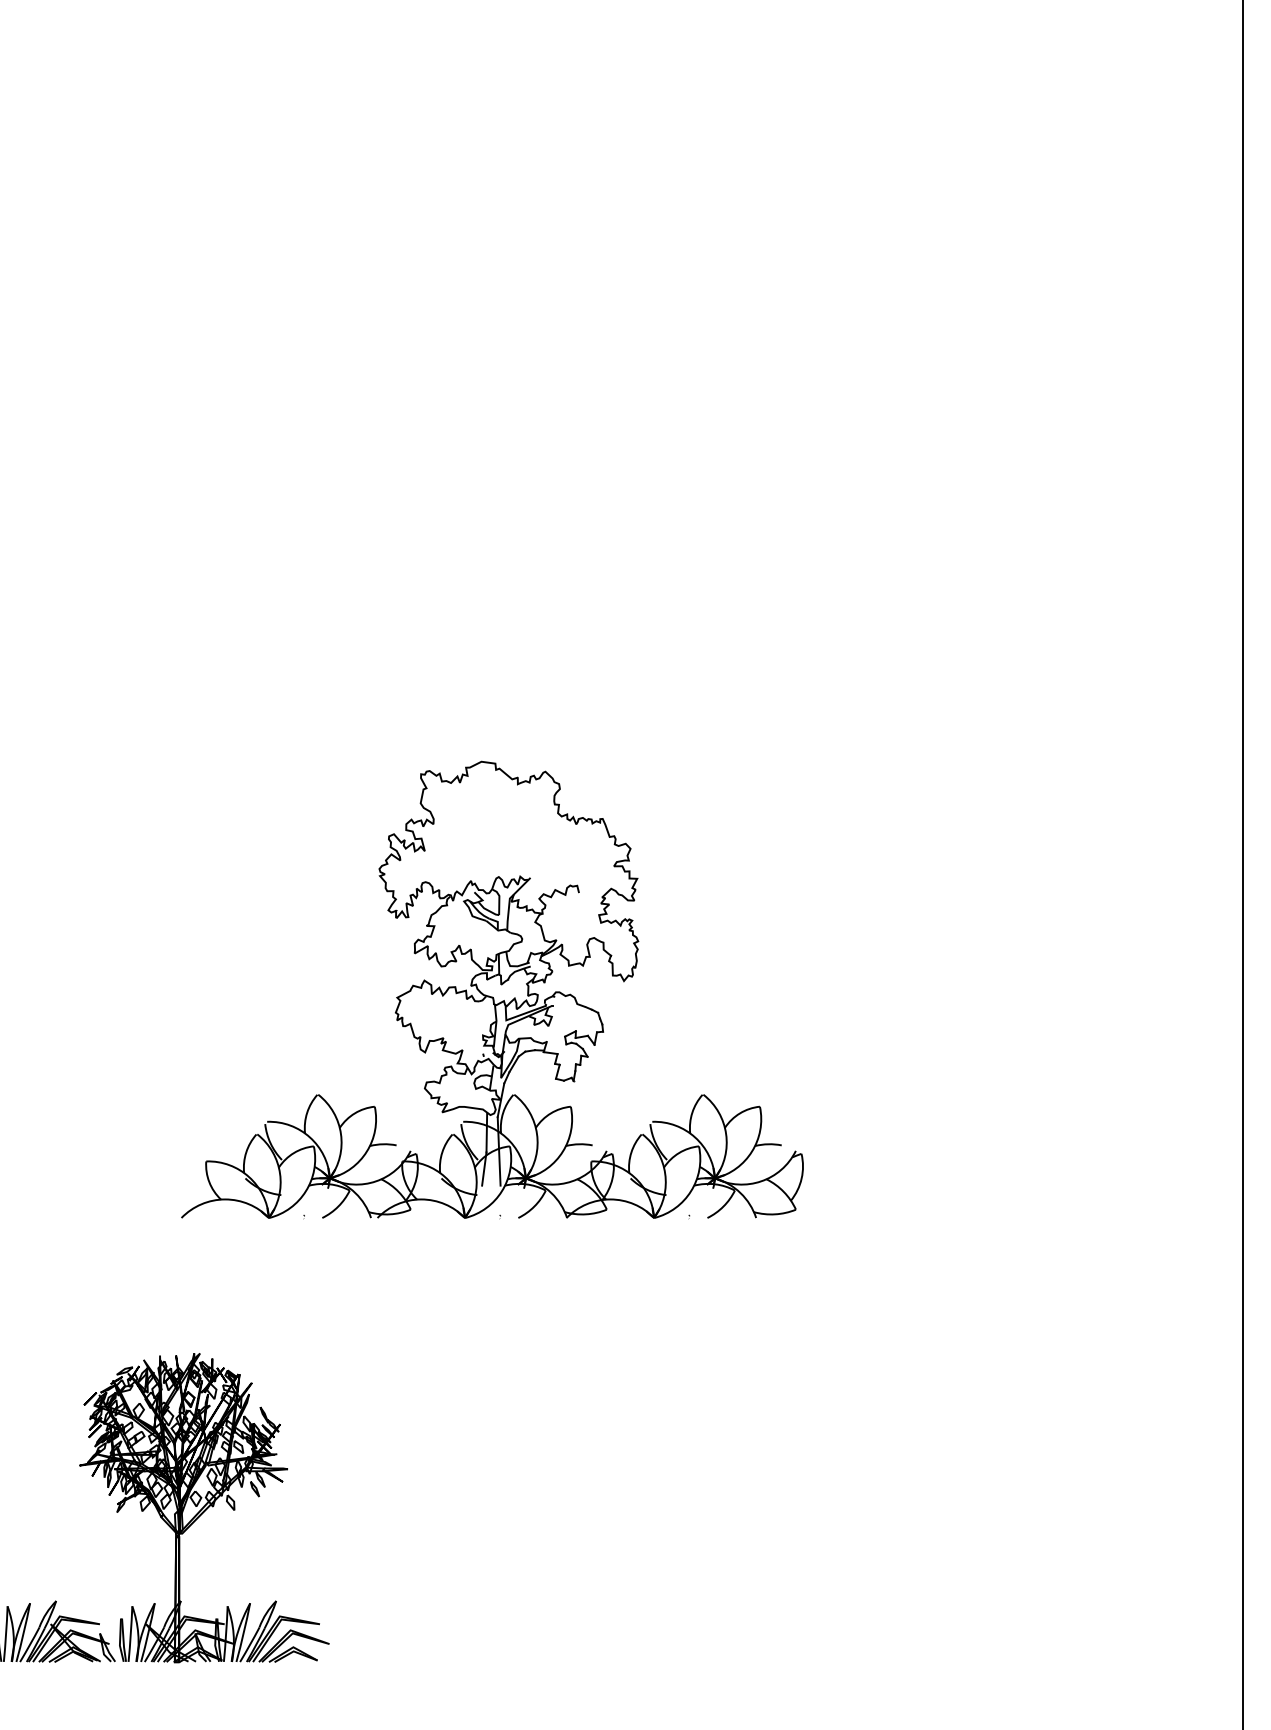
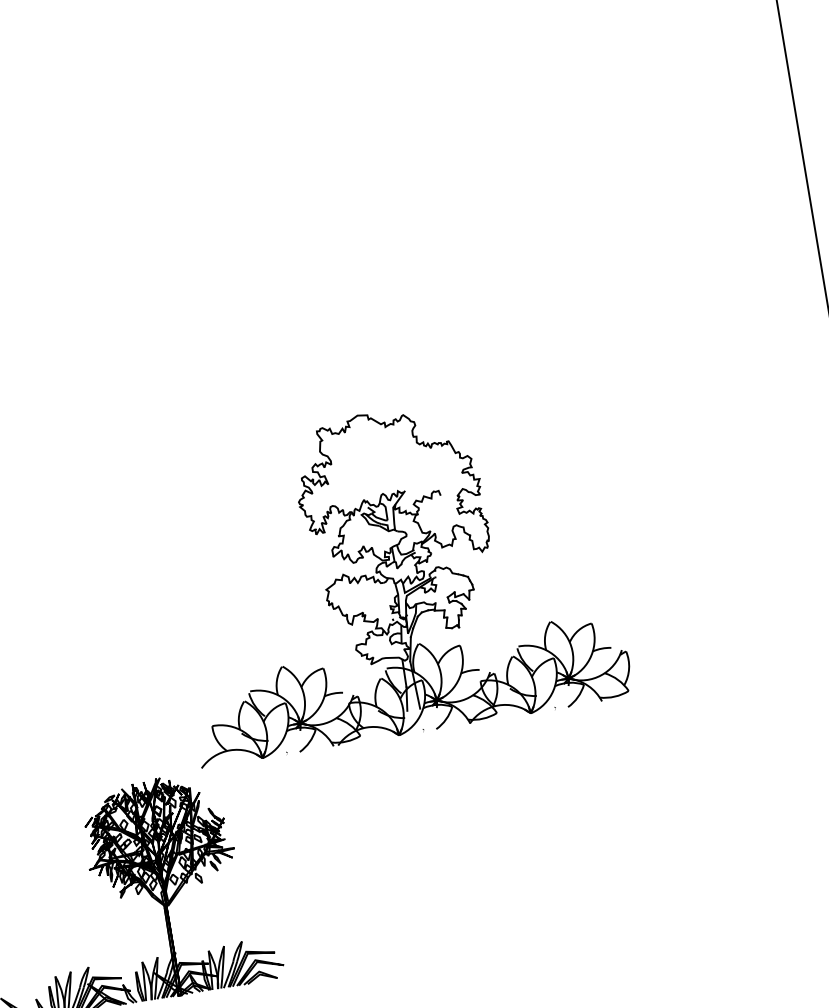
part: (492, 989) -> (391, 572), moved

